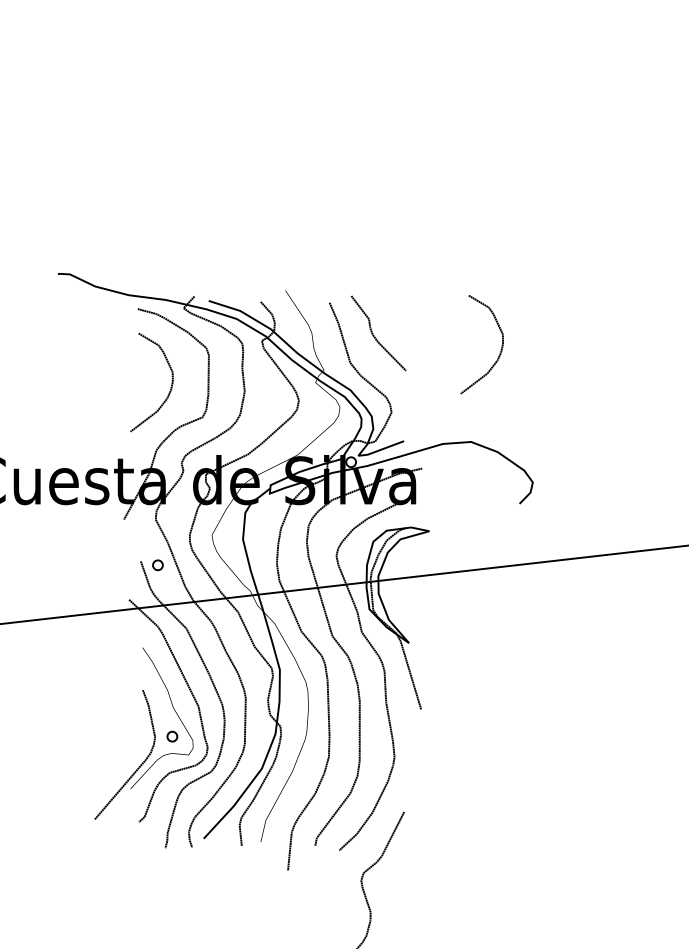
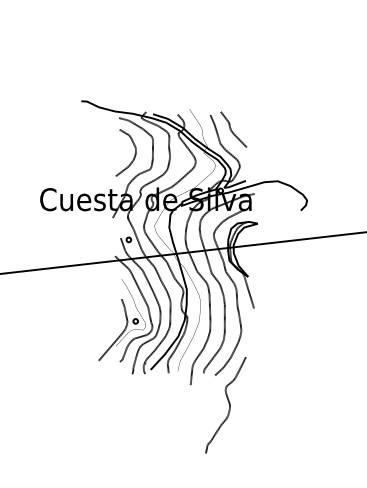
curve: (499, 345) -> (291, 135), removed

